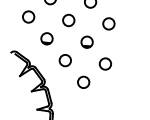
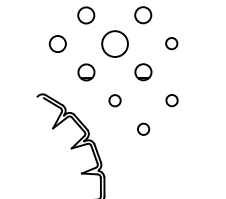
circle: (68, 20) -> (114, 43), size x1.6
circle: (108, 23) -> (171, 43), size x0.7
circle: (64, 60) -> (114, 100), size x0.7
circle: (105, 63) -> (171, 100), size x0.7
circle: (83, 82) -> (143, 129), size x0.7

